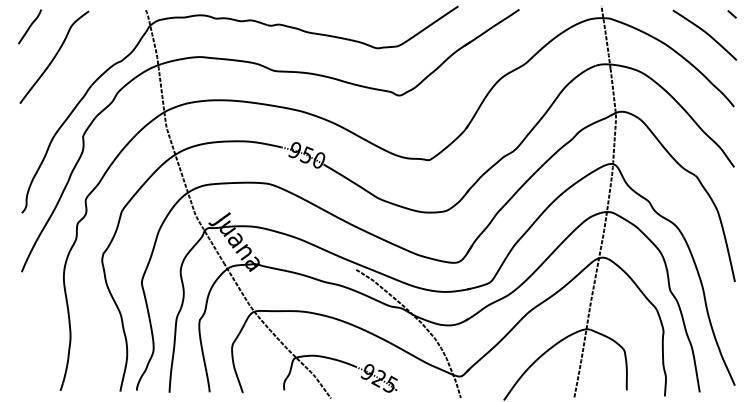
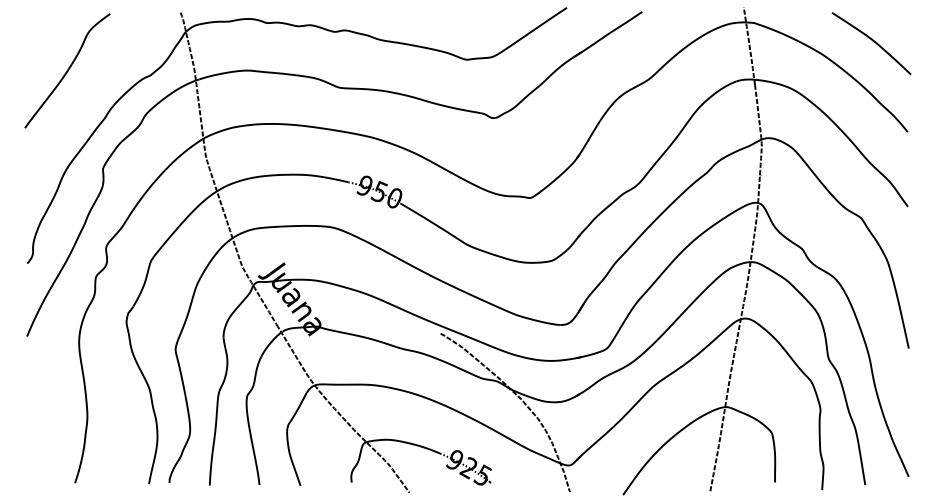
line: (731, 14) -> (904, 17), removed
curve: (30, 26) -> (37, 32), removed

